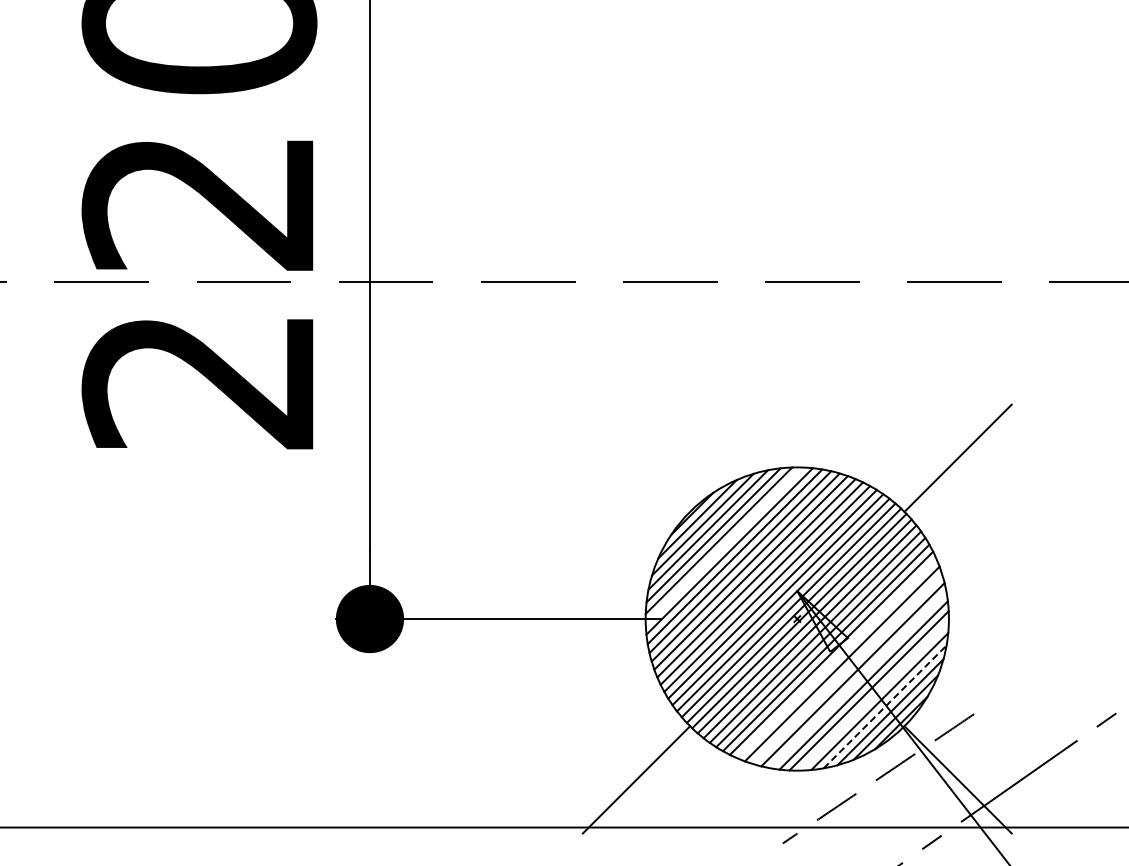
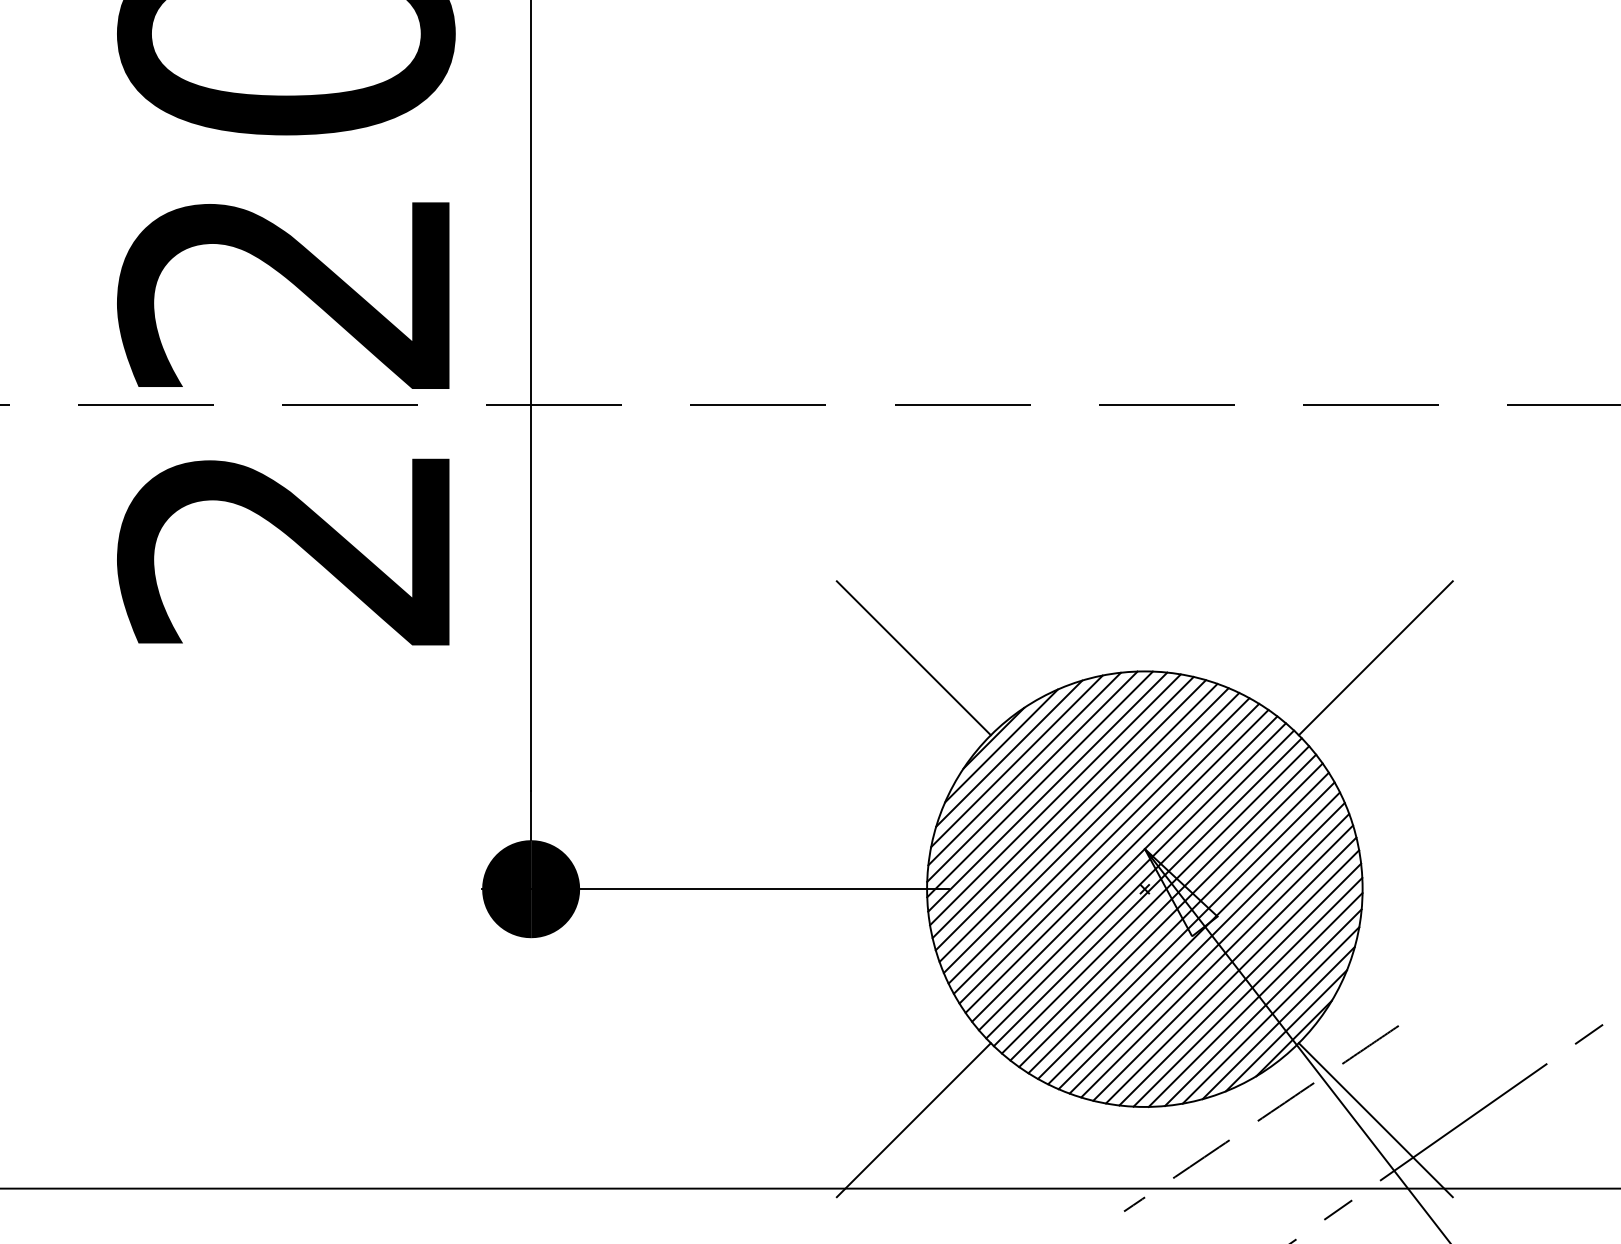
line: (636, 457) -> (913, 657), added
line: (723, 545) -> (1038, 783), added
line: (836, 658) -> (1201, 945), added
line: (847, 669) -> (1216, 961), added
line: (858, 679) -> (1232, 976), added
line: (873, 695) -> (1254, 999), added
line: (885, 706) -> (1271, 1014), dashed -> solid

